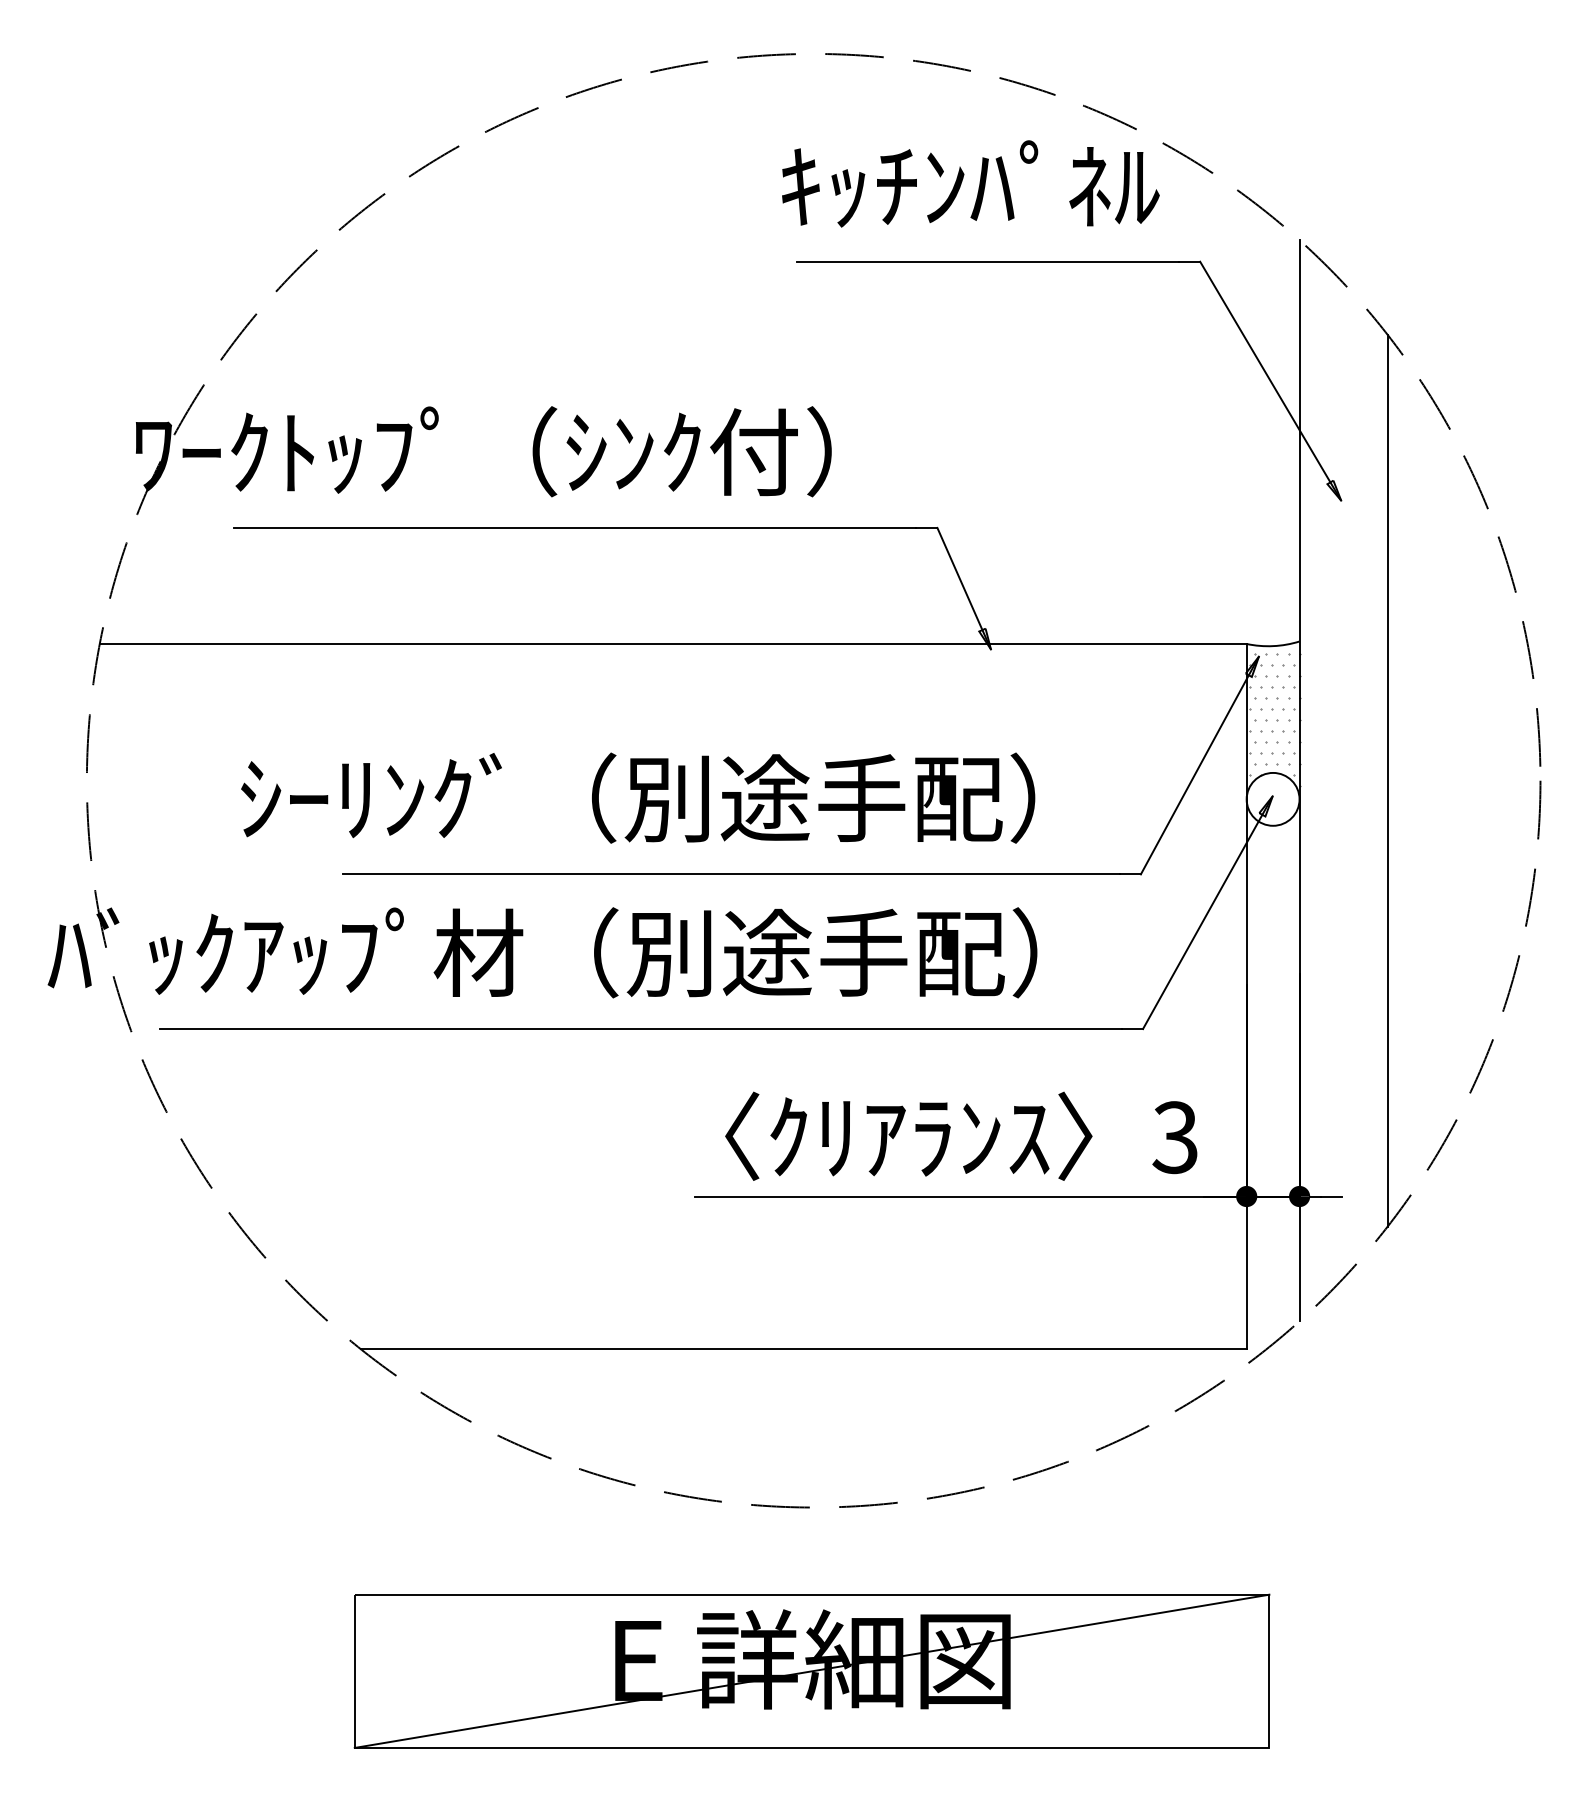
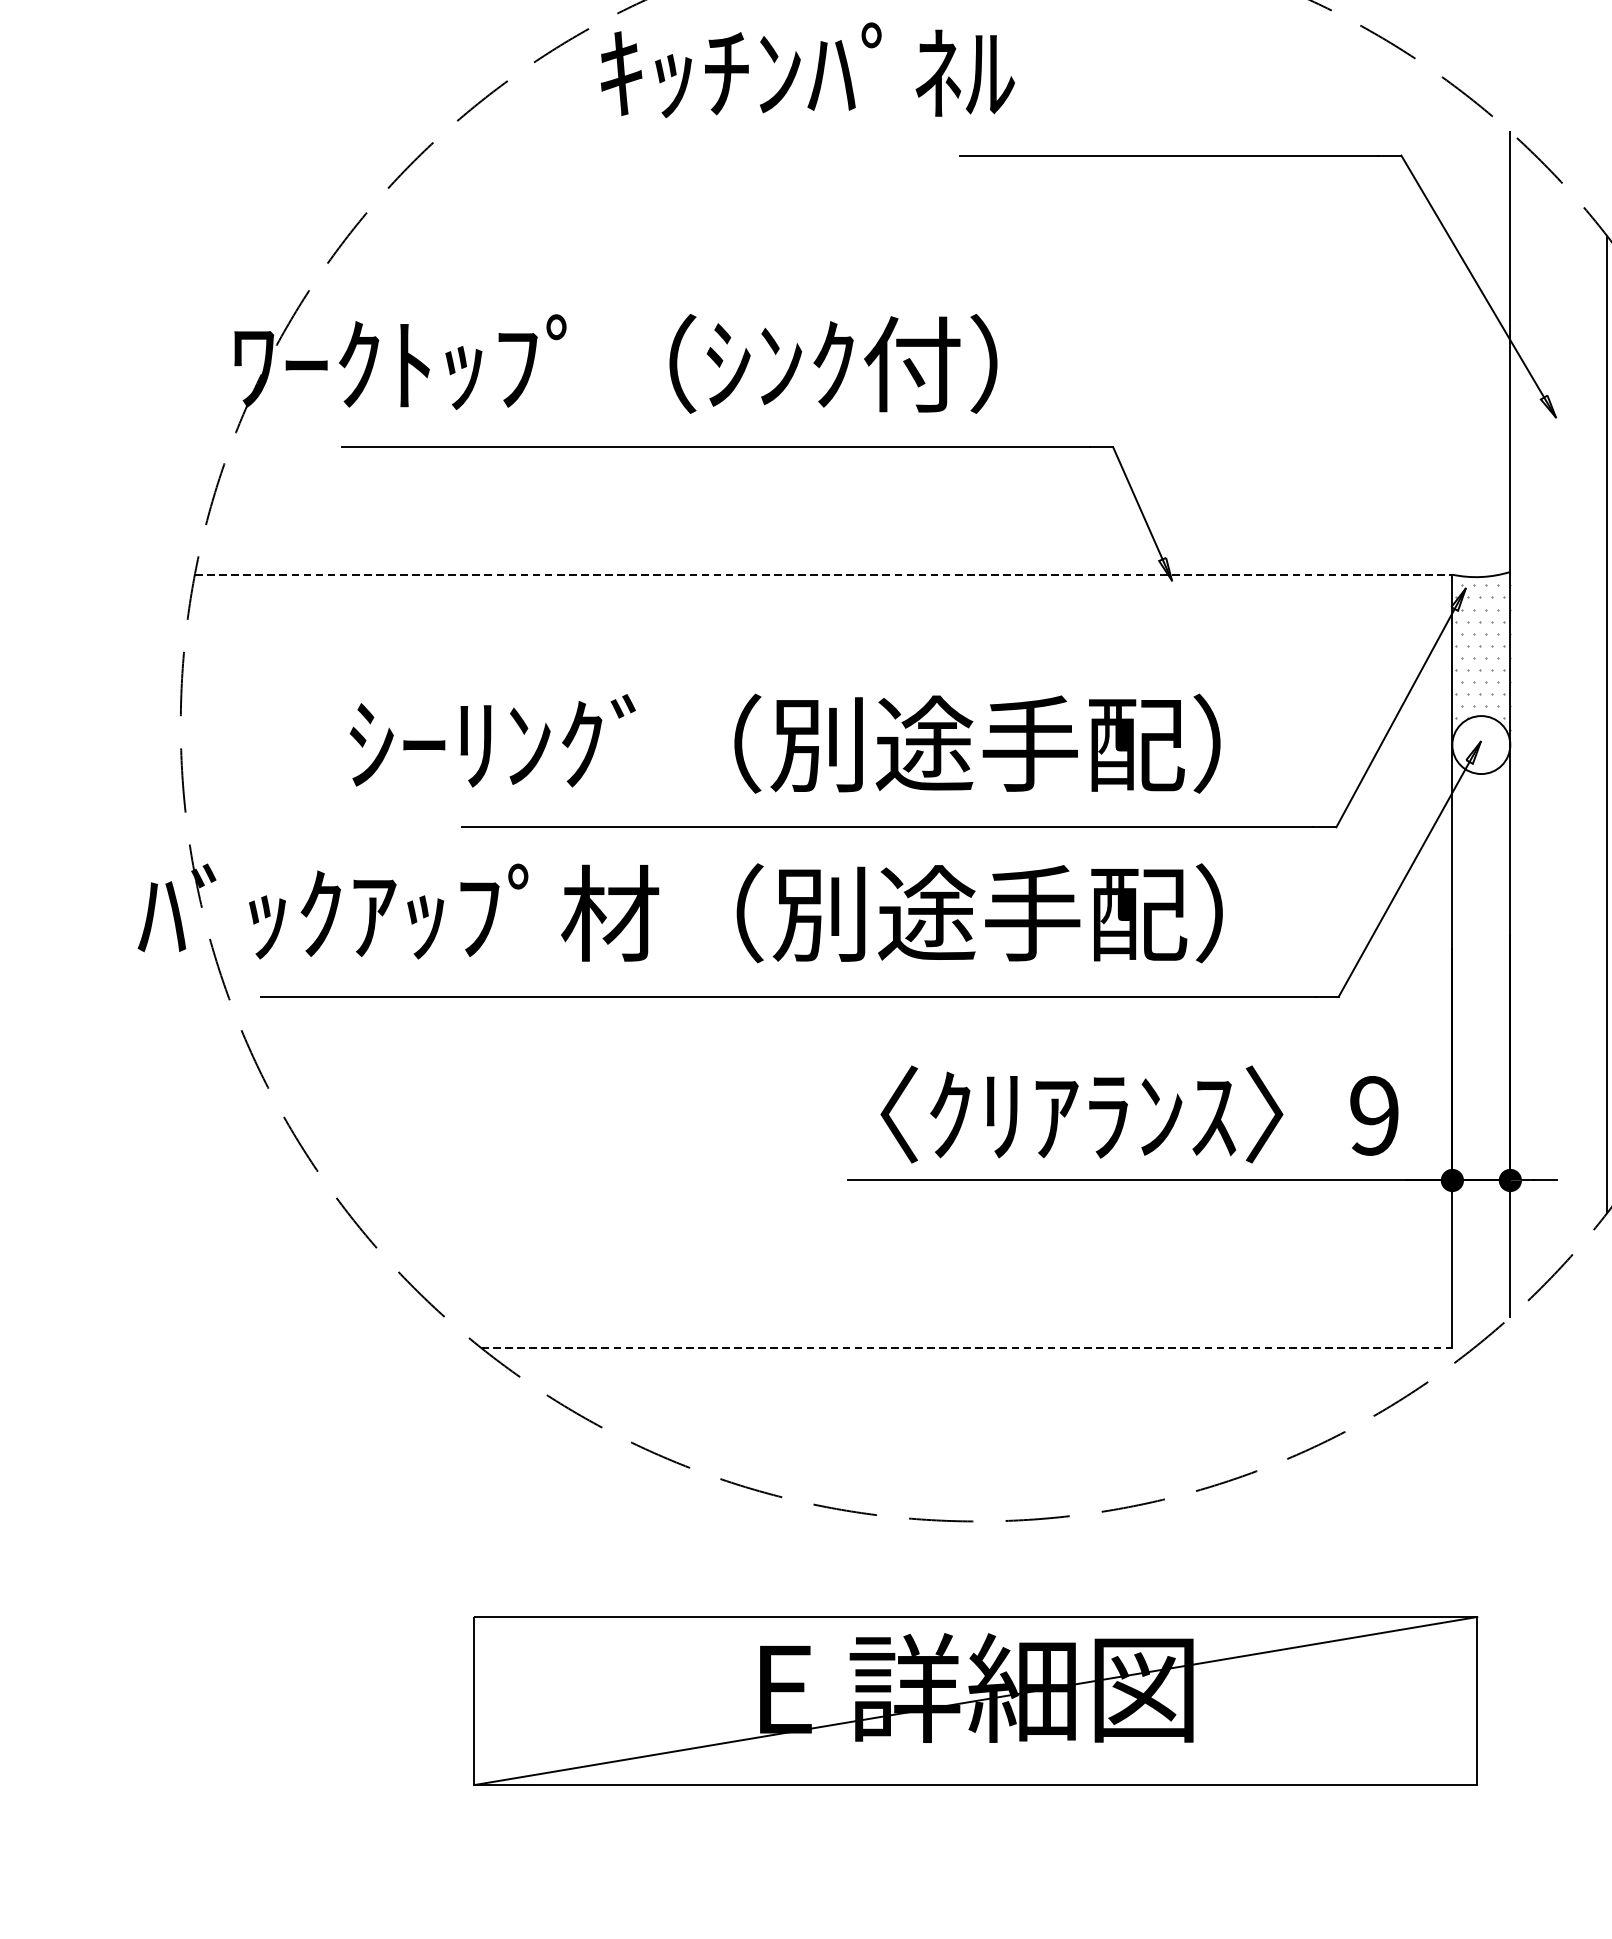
text: (970, 183) -> (807, 69), moved
line: (673, 643) -> (823, 574), solid -> dashed
text: (1174, 1137) -> (1373, 1115), 3 -> 9
line: (804, 1349) -> (967, 1348), solid -> dashed

